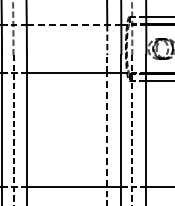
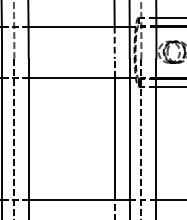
line: (74, 25) -> (79, 27), dashed -> solid
line: (107, 129) -> (114, 138), dashed -> solid

